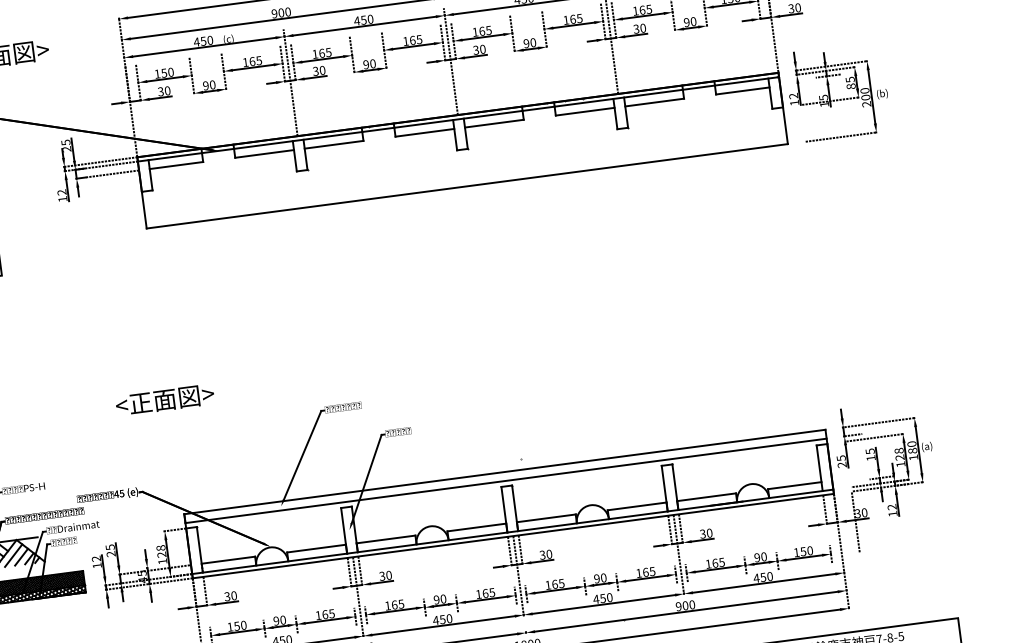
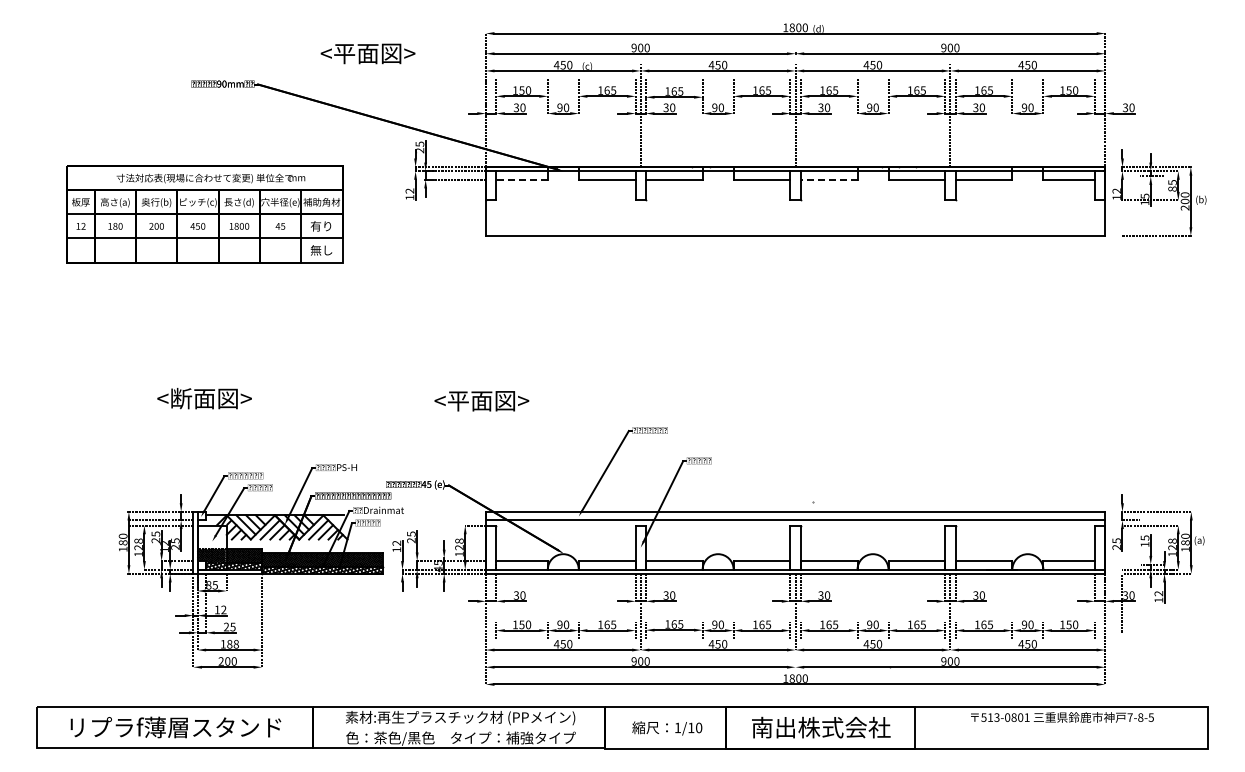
line: (493, 123) -> (828, 179), solid -> dashed
line: (176, 165) -> (522, 179), solid -> dashed
text: (139, 403) -> (457, 401), <正面図> -> <平面図>

